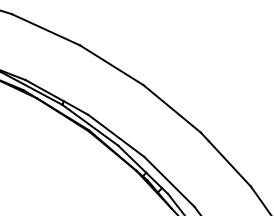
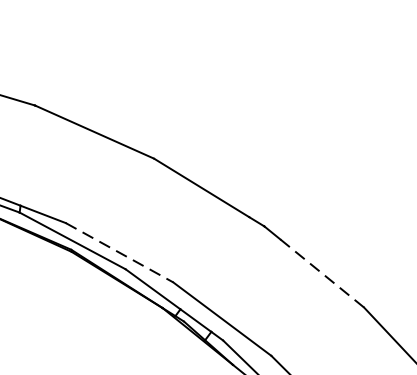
line: (116, 136) -> (120, 253), solid -> dashed
line: (229, 163) -> (321, 273), solid -> dashed

